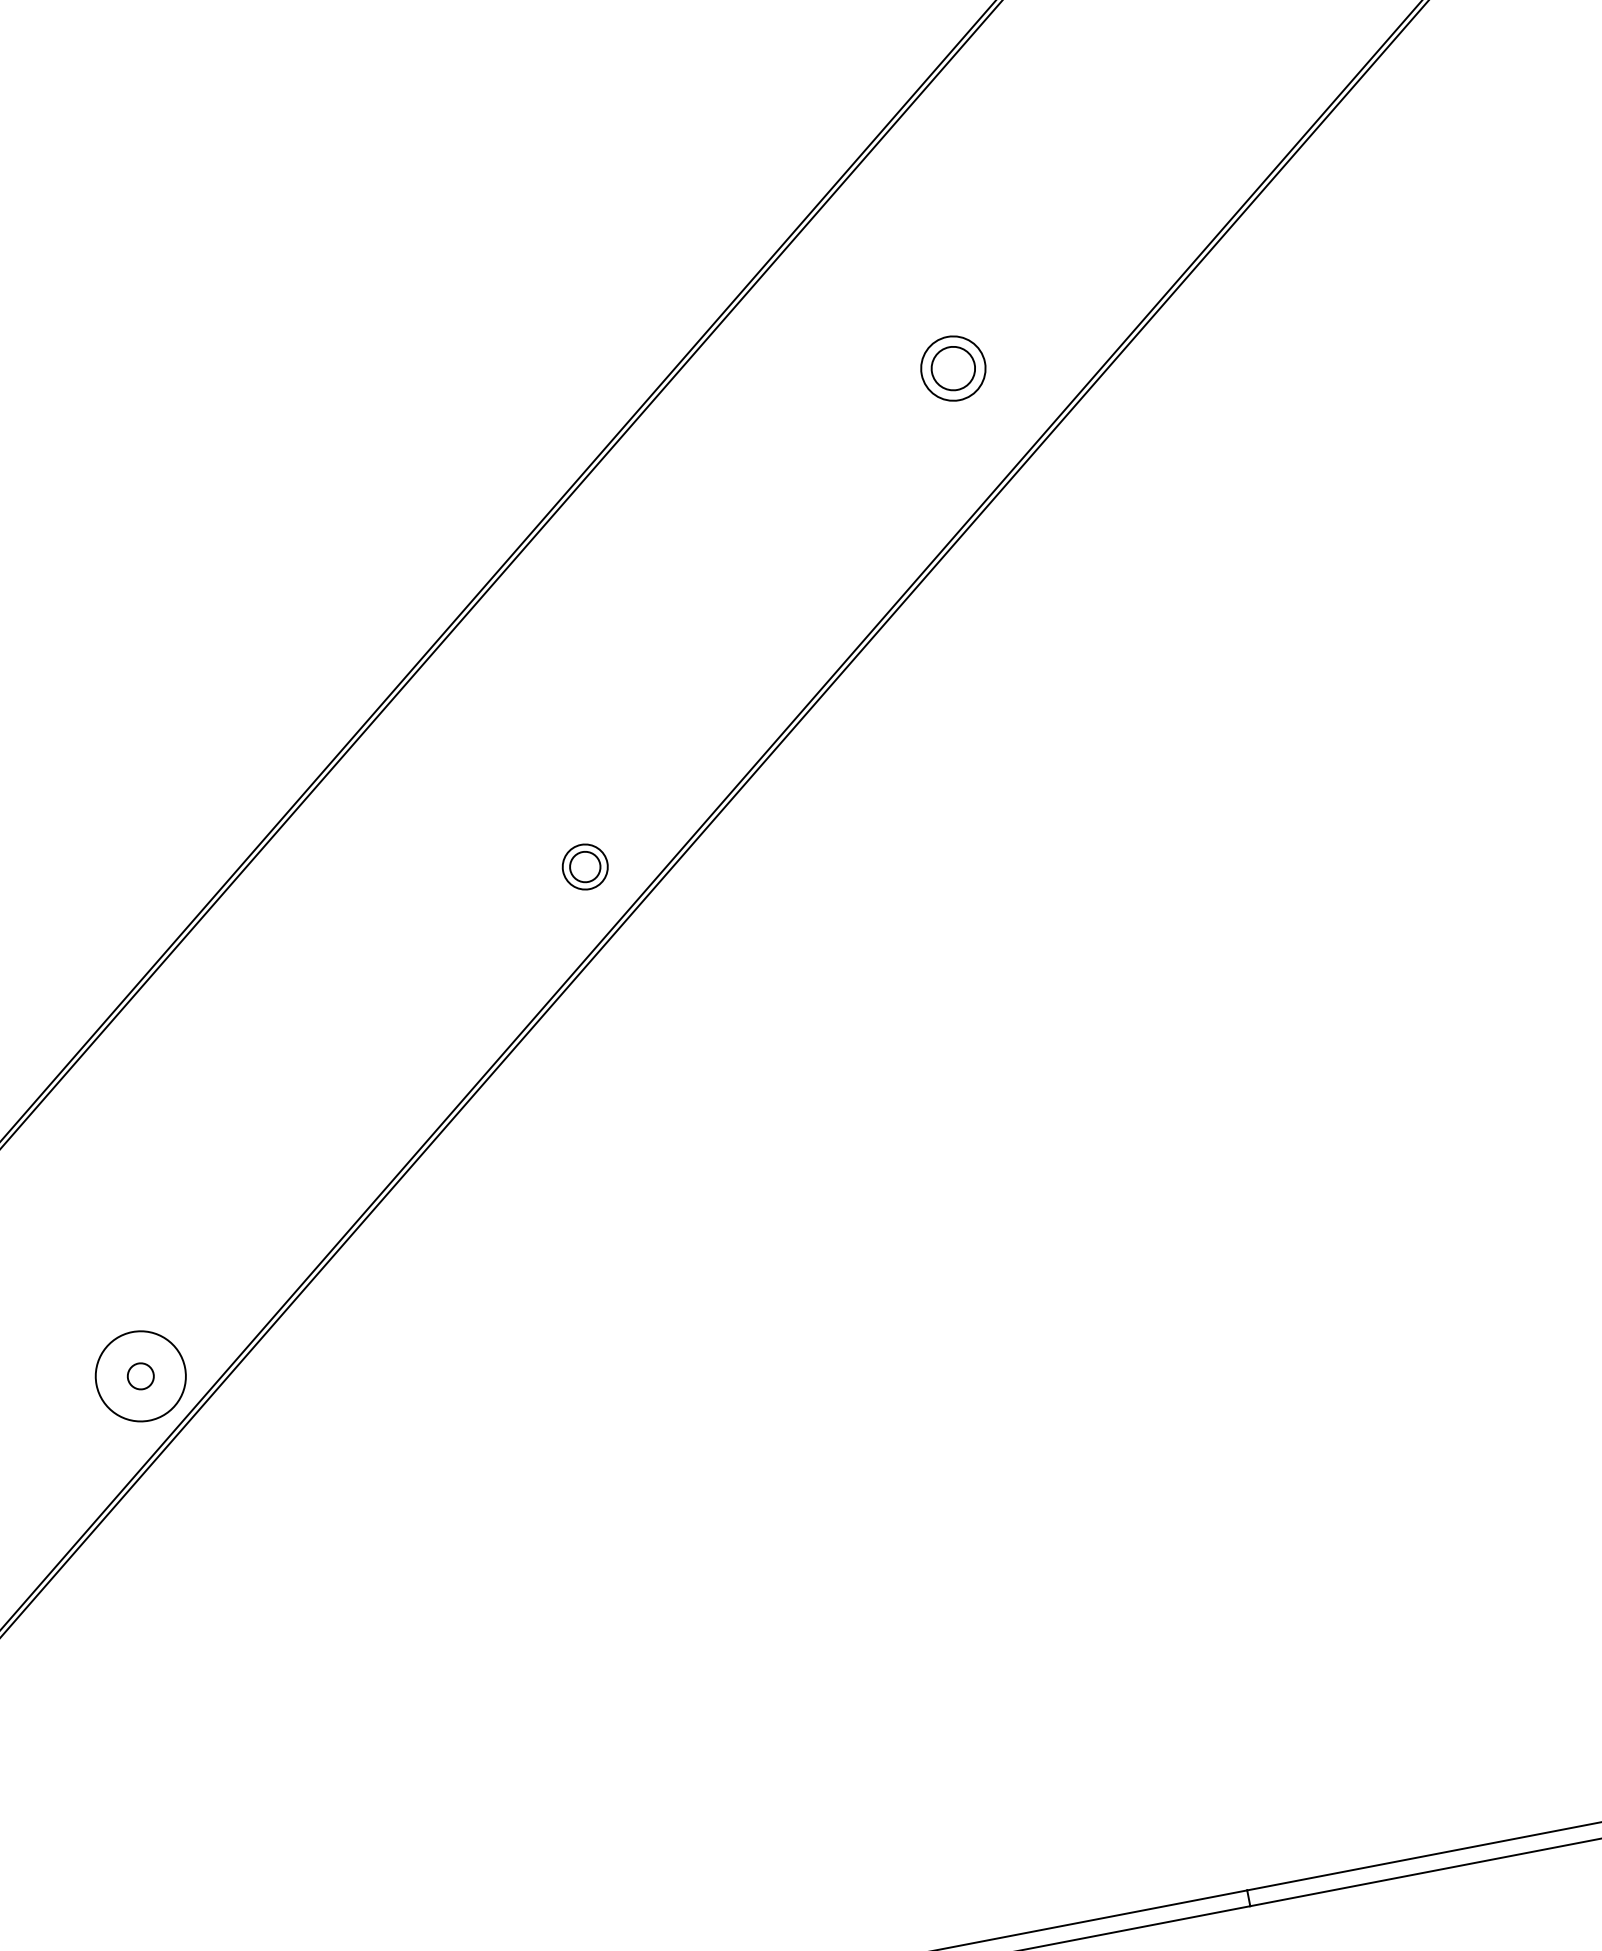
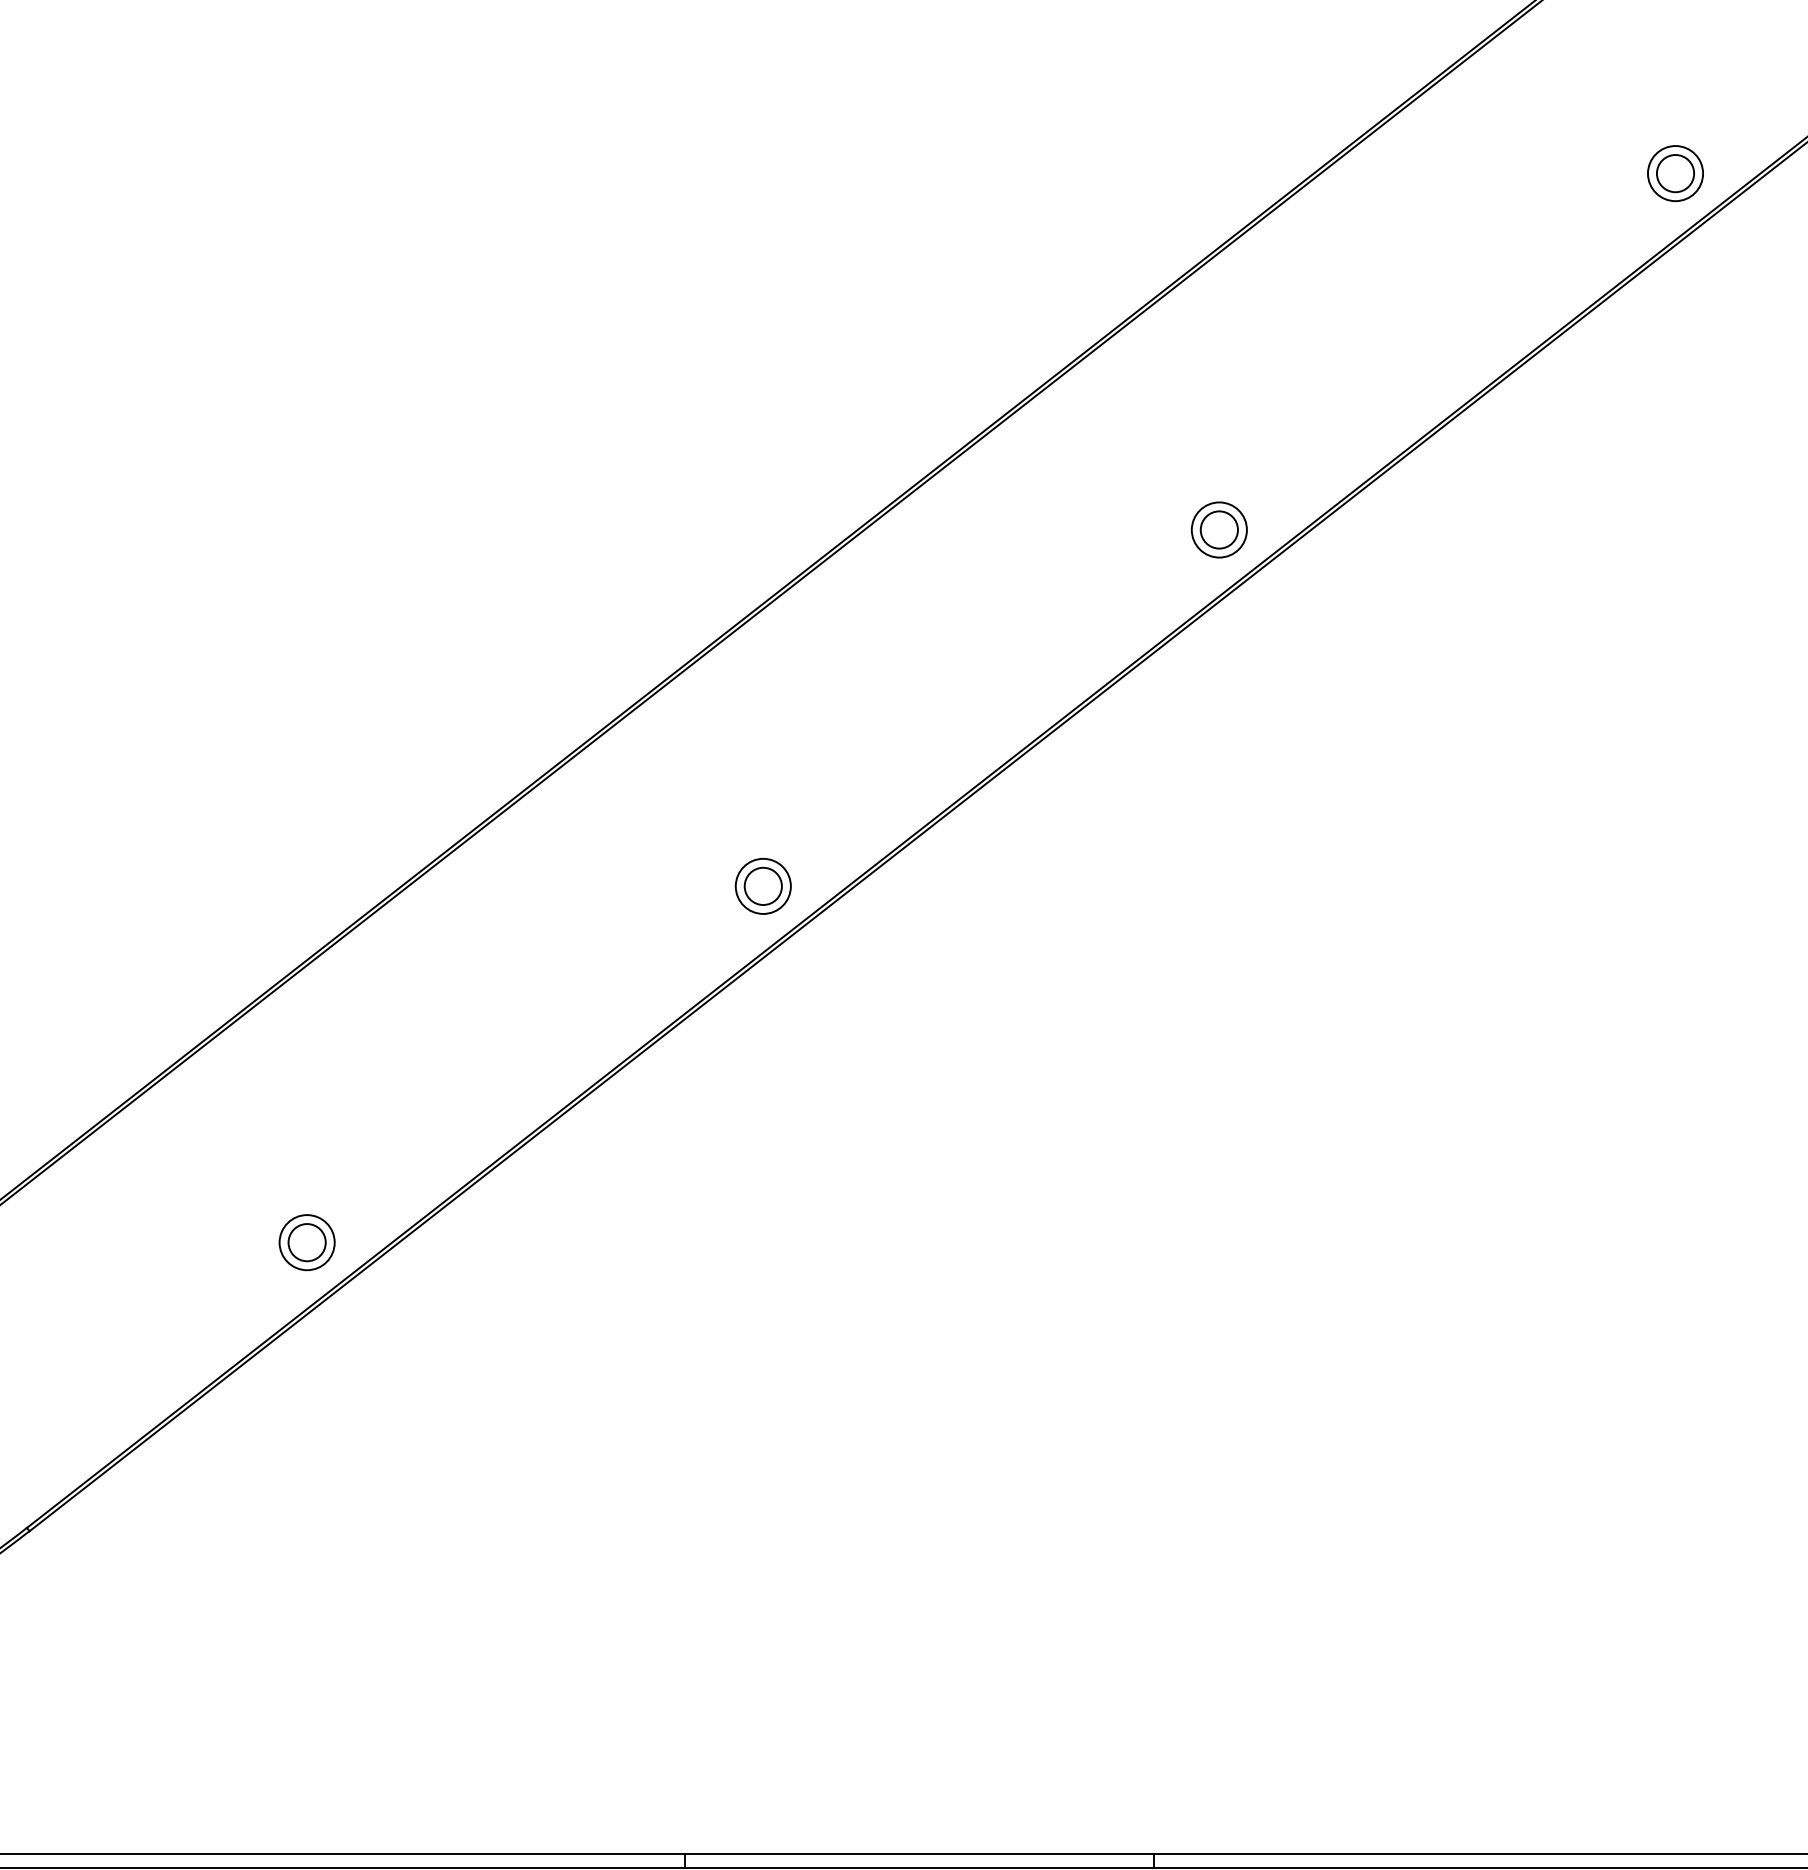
part: (952, 368) -> (1218, 529), moved
part: (584, 867) -> (762, 886), size x1.43
circle: (140, 1376) -> (306, 1242), size x0.71
circle: (140, 1376) -> (306, 1242), size x1.67

